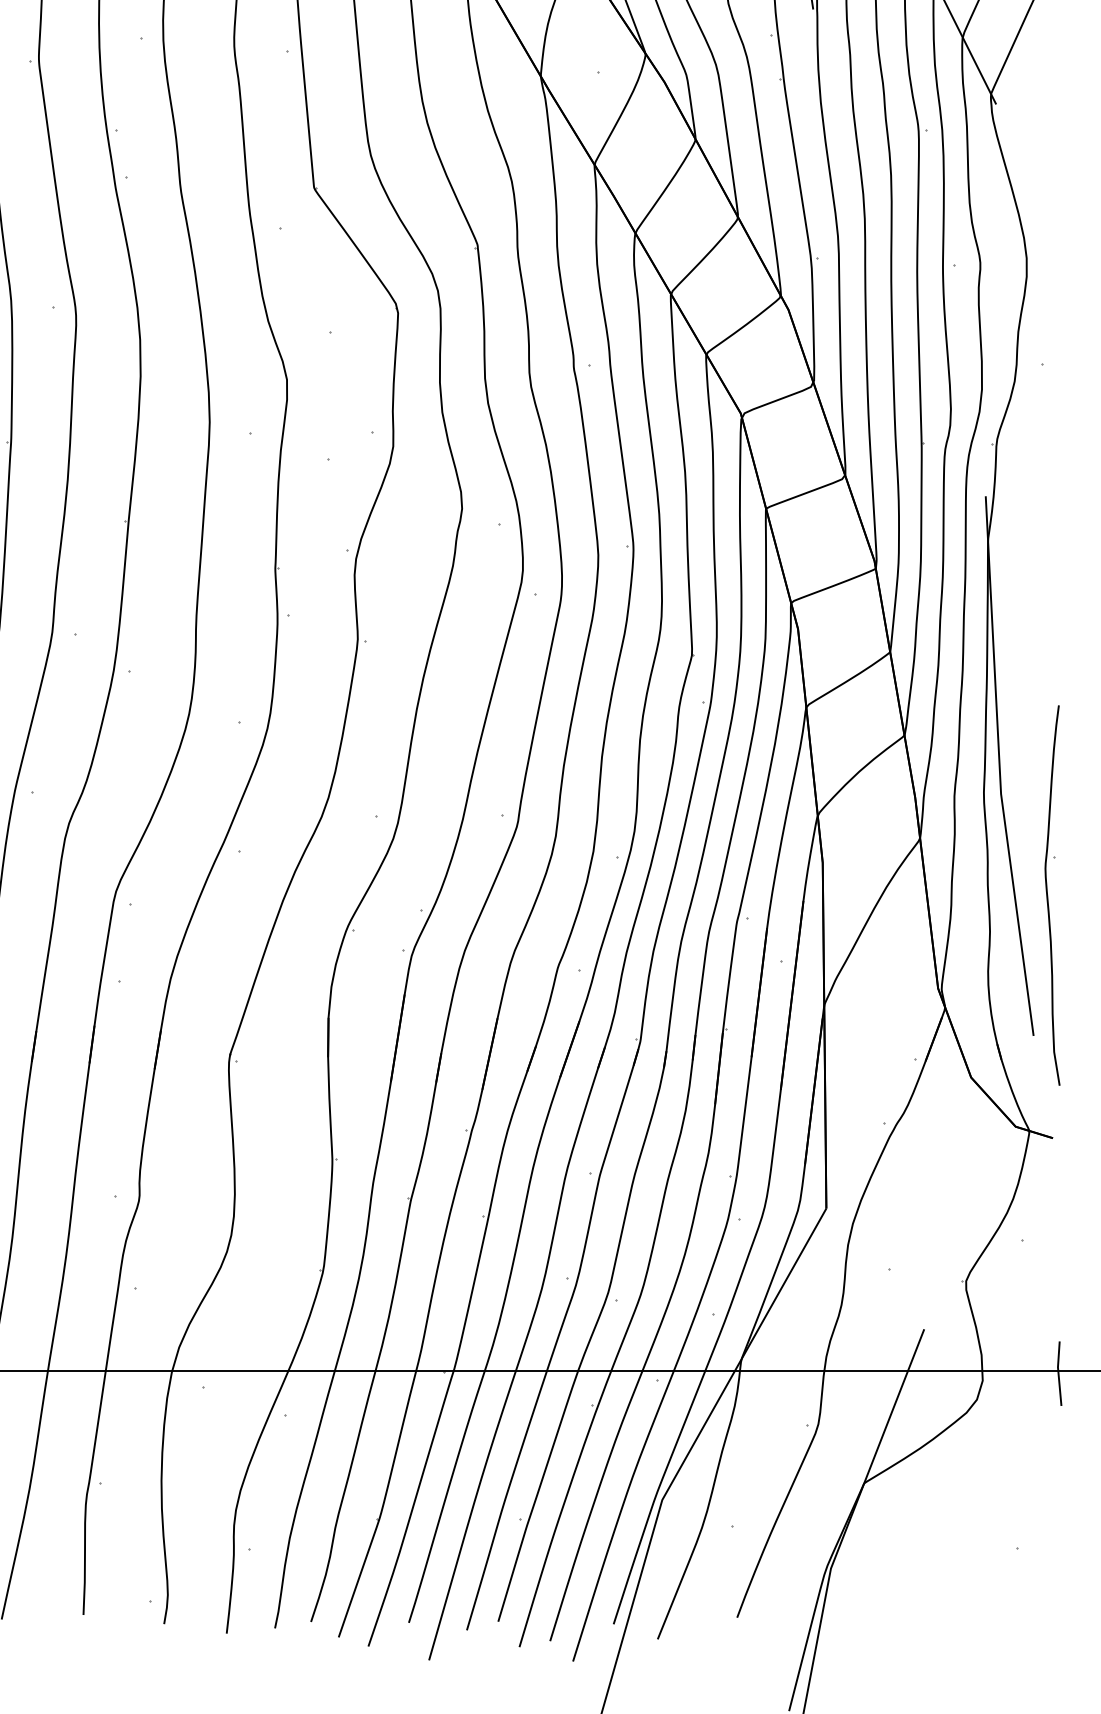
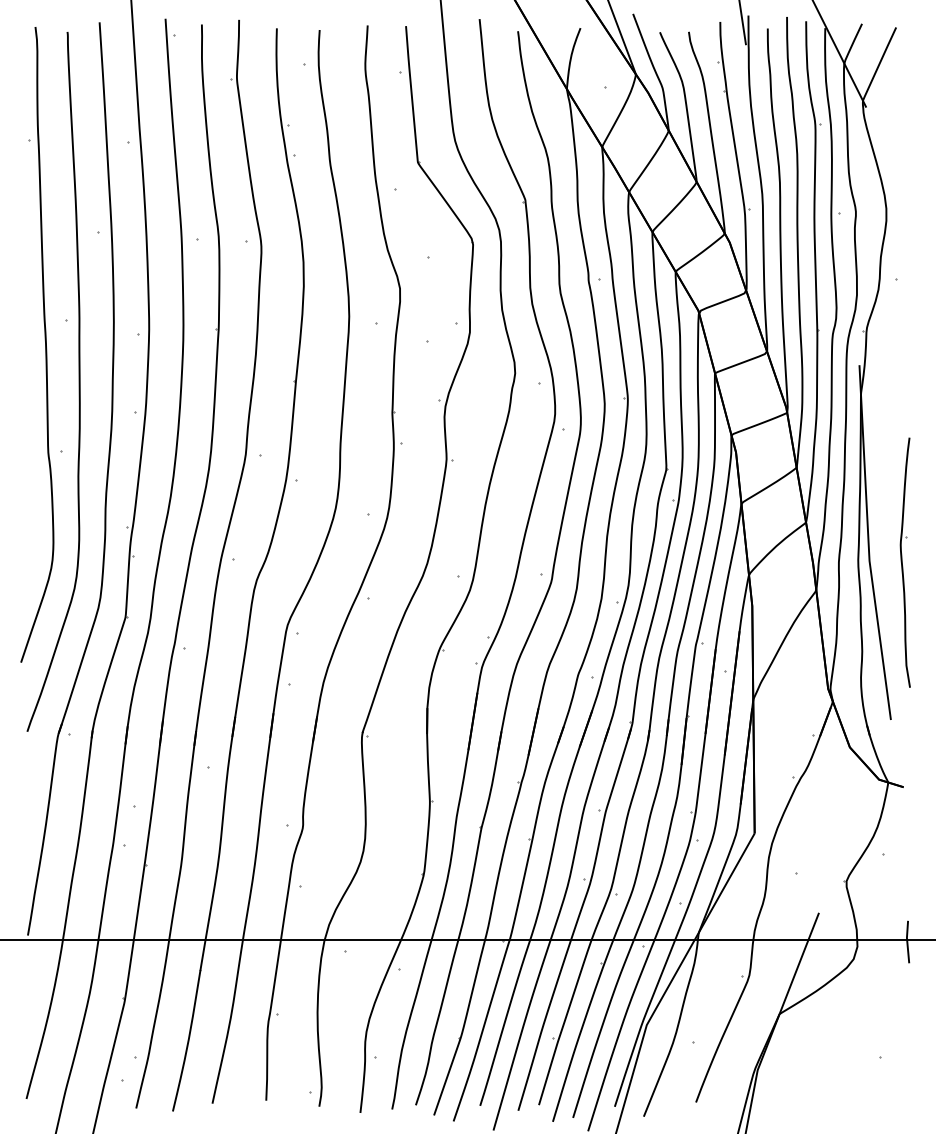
part: (1051, 895) -> (904, 562), moved

